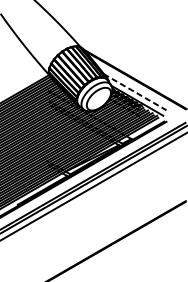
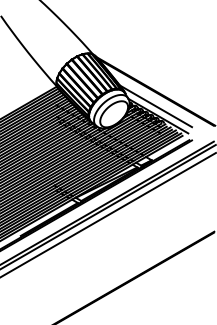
line: (134, 92) -> (155, 106), dashed -> solid

